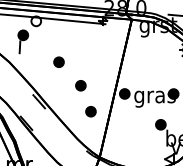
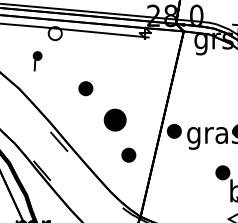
part: (22, 41) -> (36, 60), size x0.6
part: (80, 85) -> (114, 119), size x1.6

